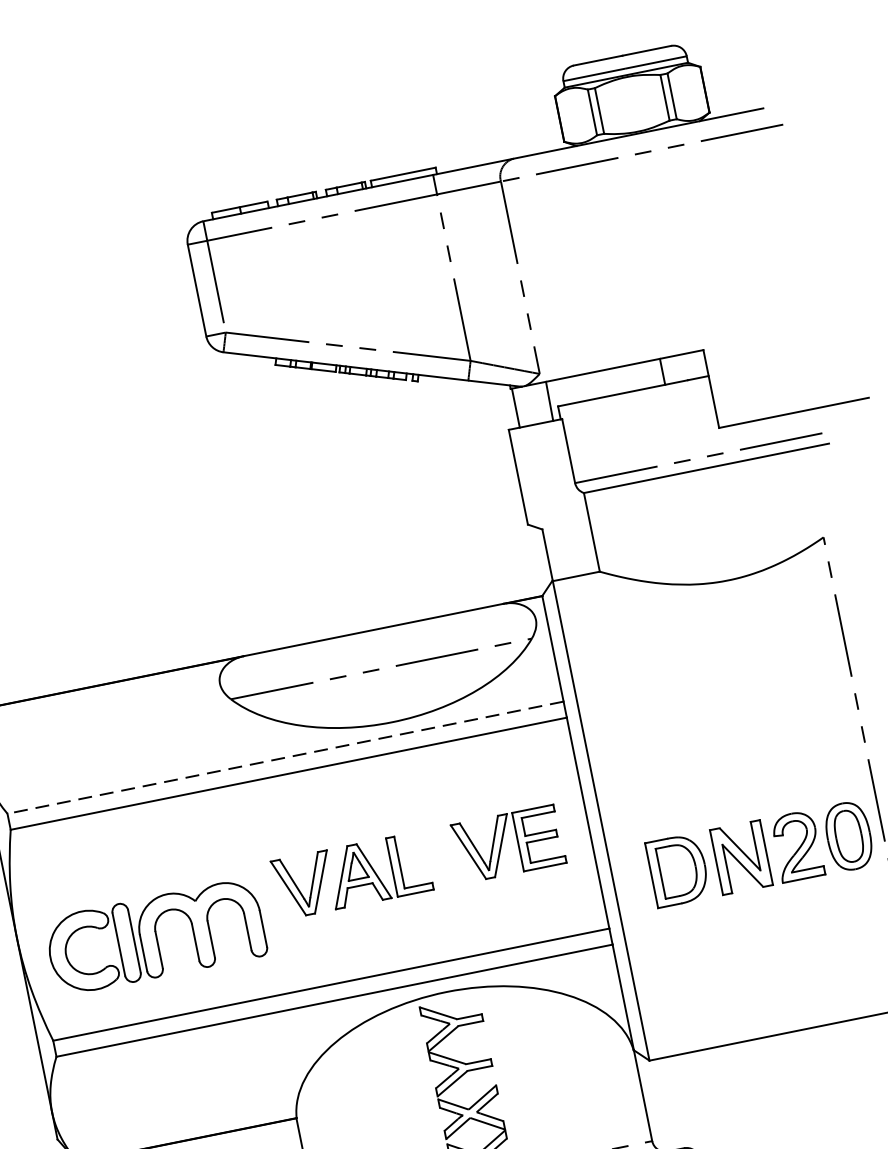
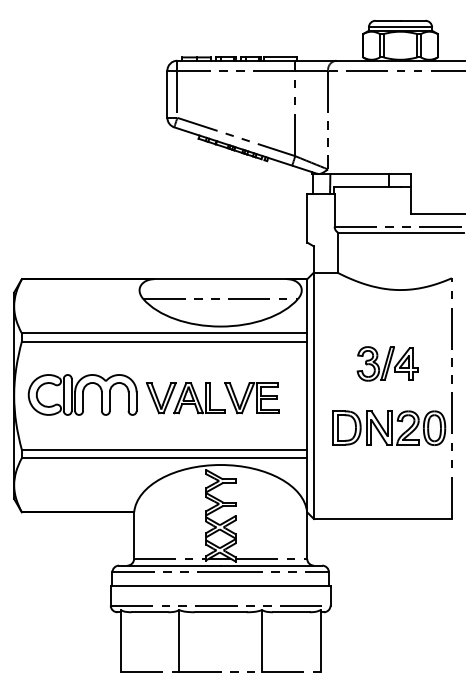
part: (731, 728) -> (387, 363), added
line: (285, 757) -> (164, 333), dashed -> solid
part: (507, 844) -> (251, 398), moved
part: (155, 936) -> (82, 394), moved

